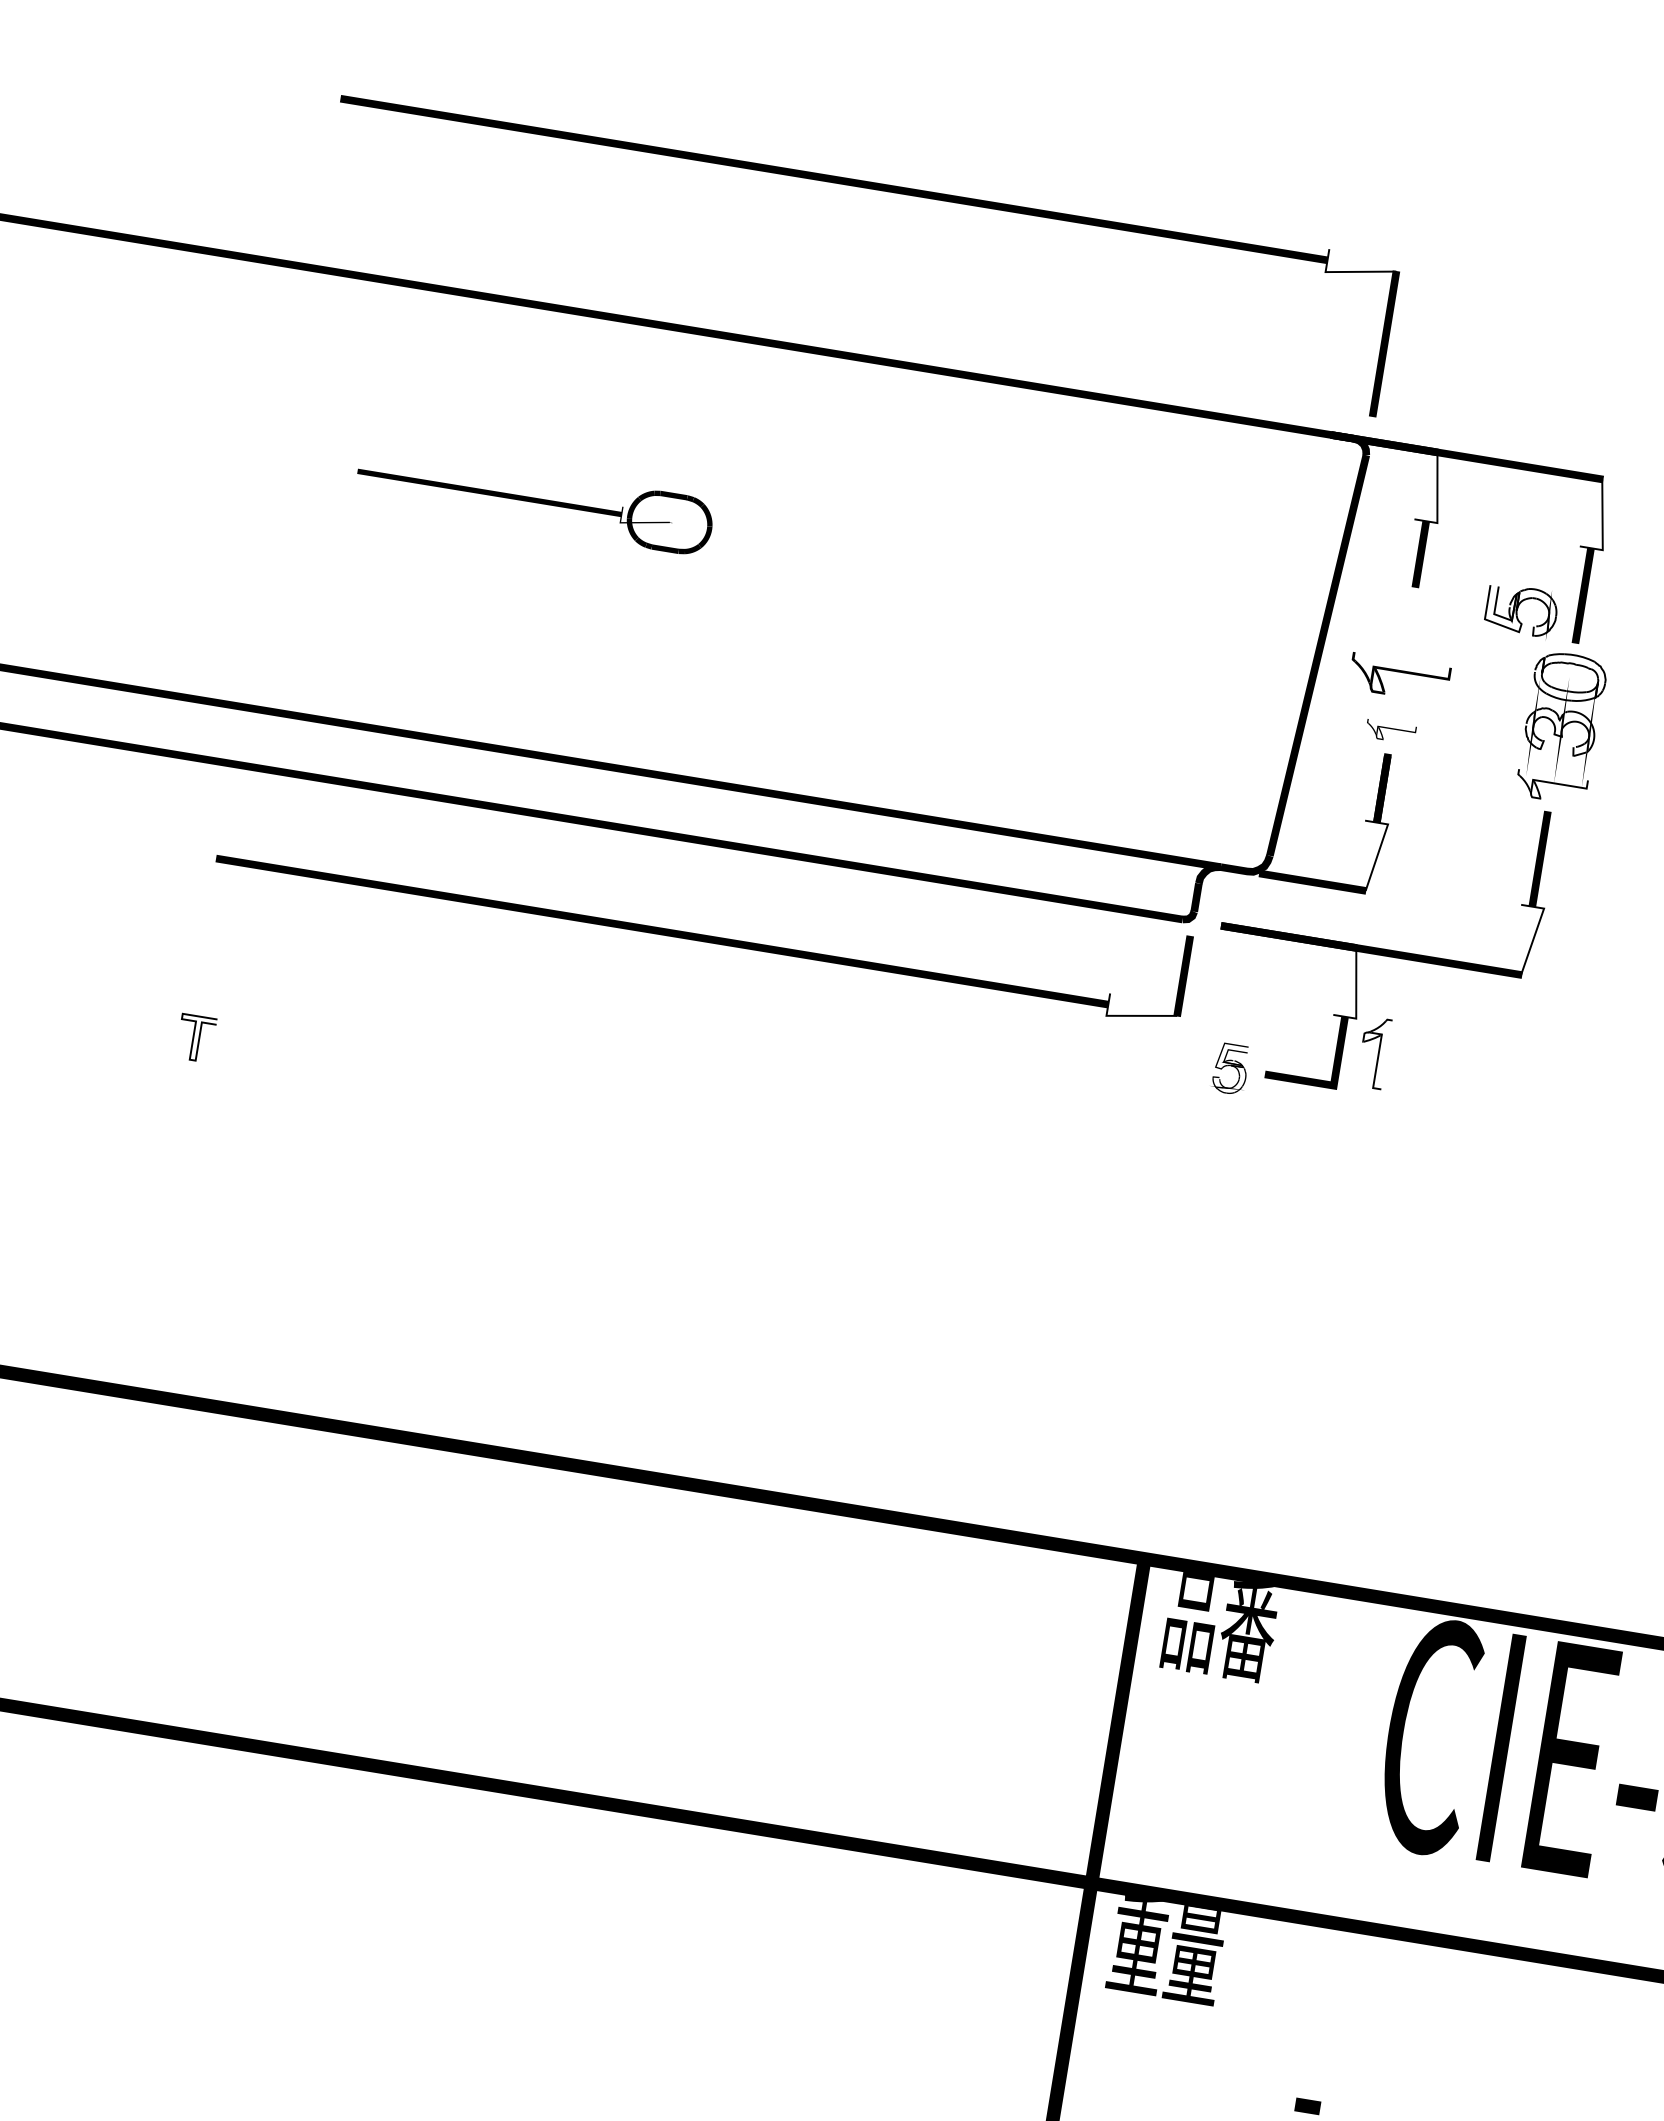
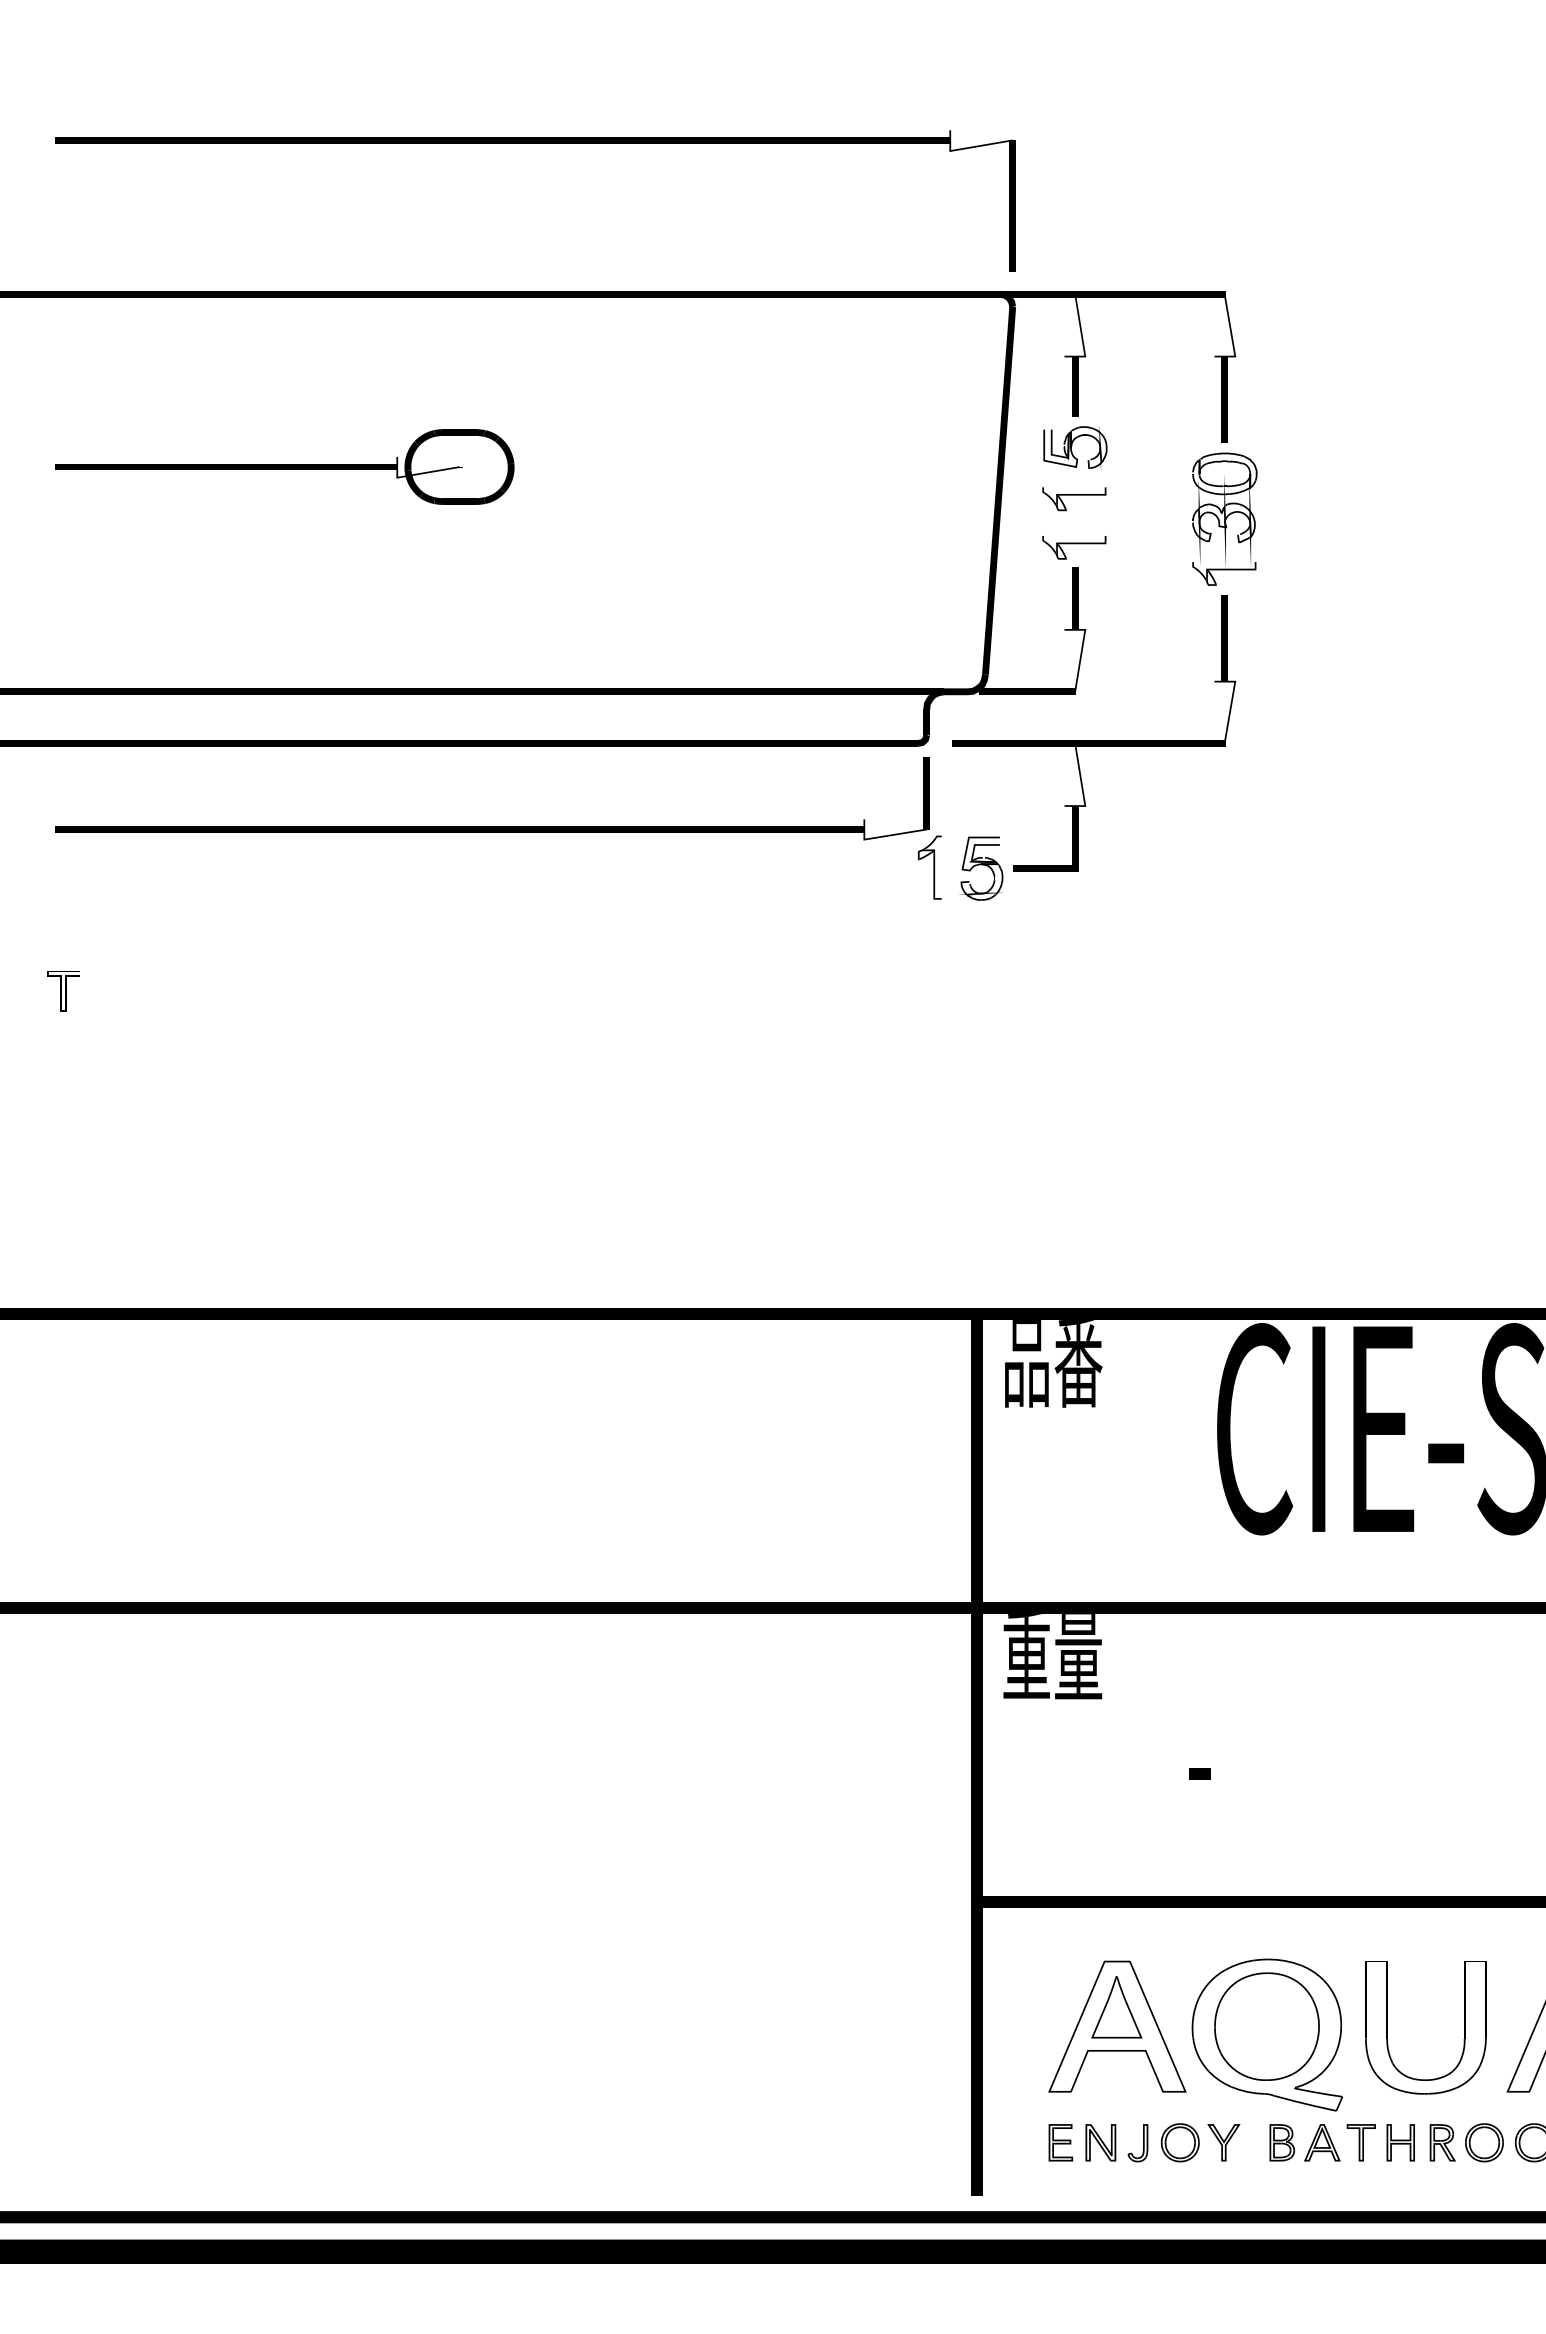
part: (534, 499) -> (284, 466), size x1.43
part: (1521, 610) -> (1075, 447), moved
part: (1399, 678) -> (1074, 499), size x0.71
part: (1390, 731) -> (1074, 547), size x1.43
part: (1373, 1052) -> (929, 867), moved
part: (1230, 1068) -> (981, 868), size x1.43

